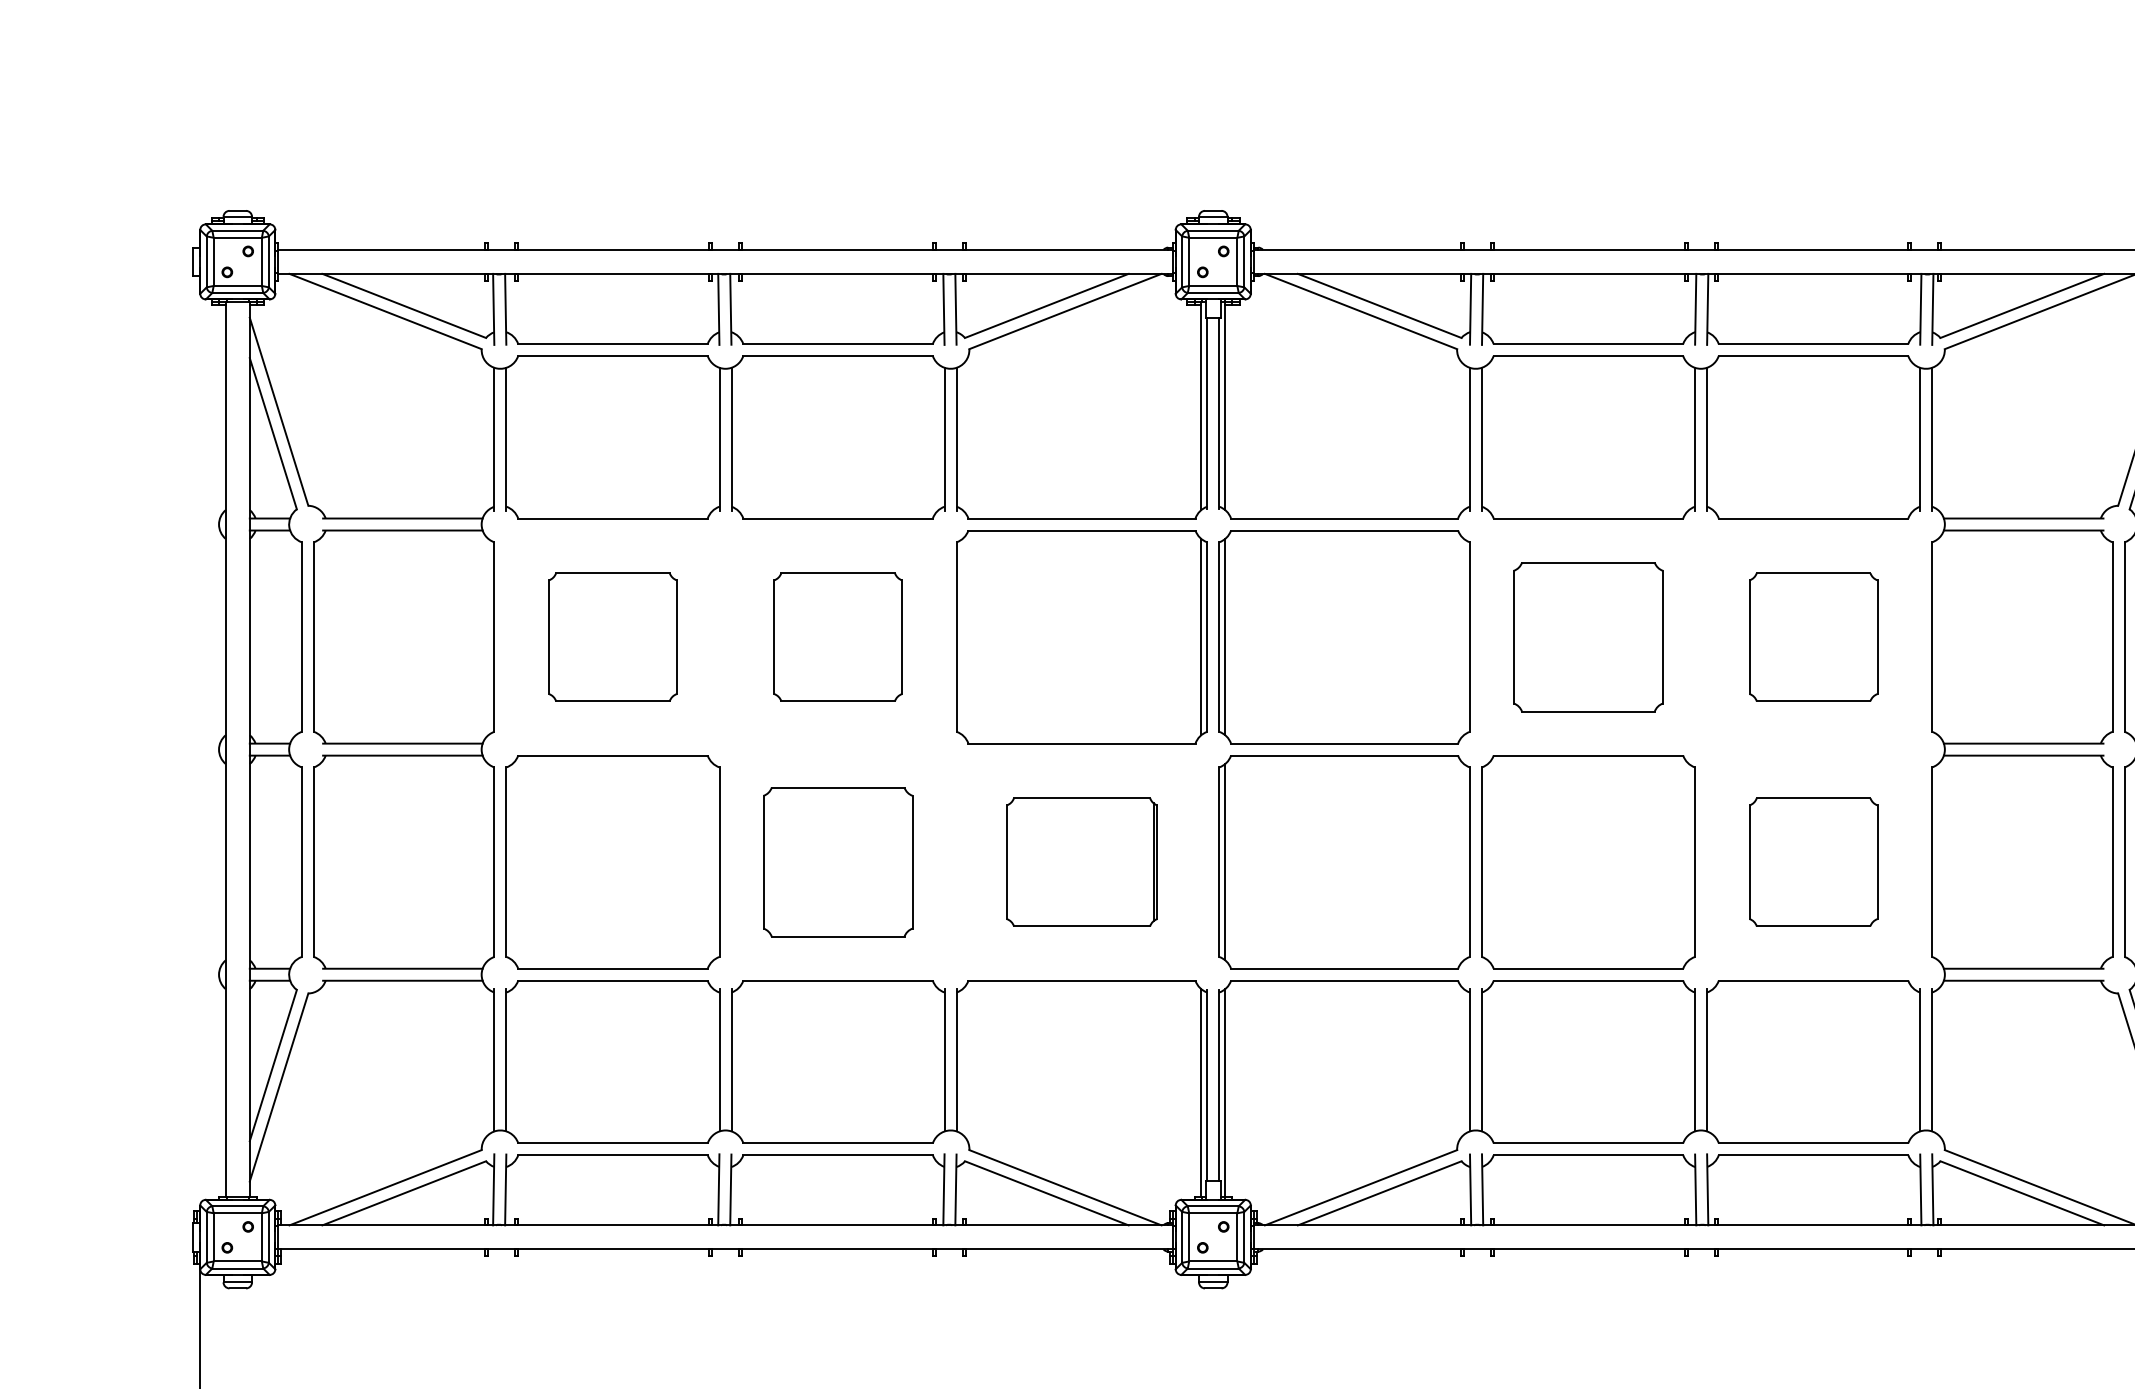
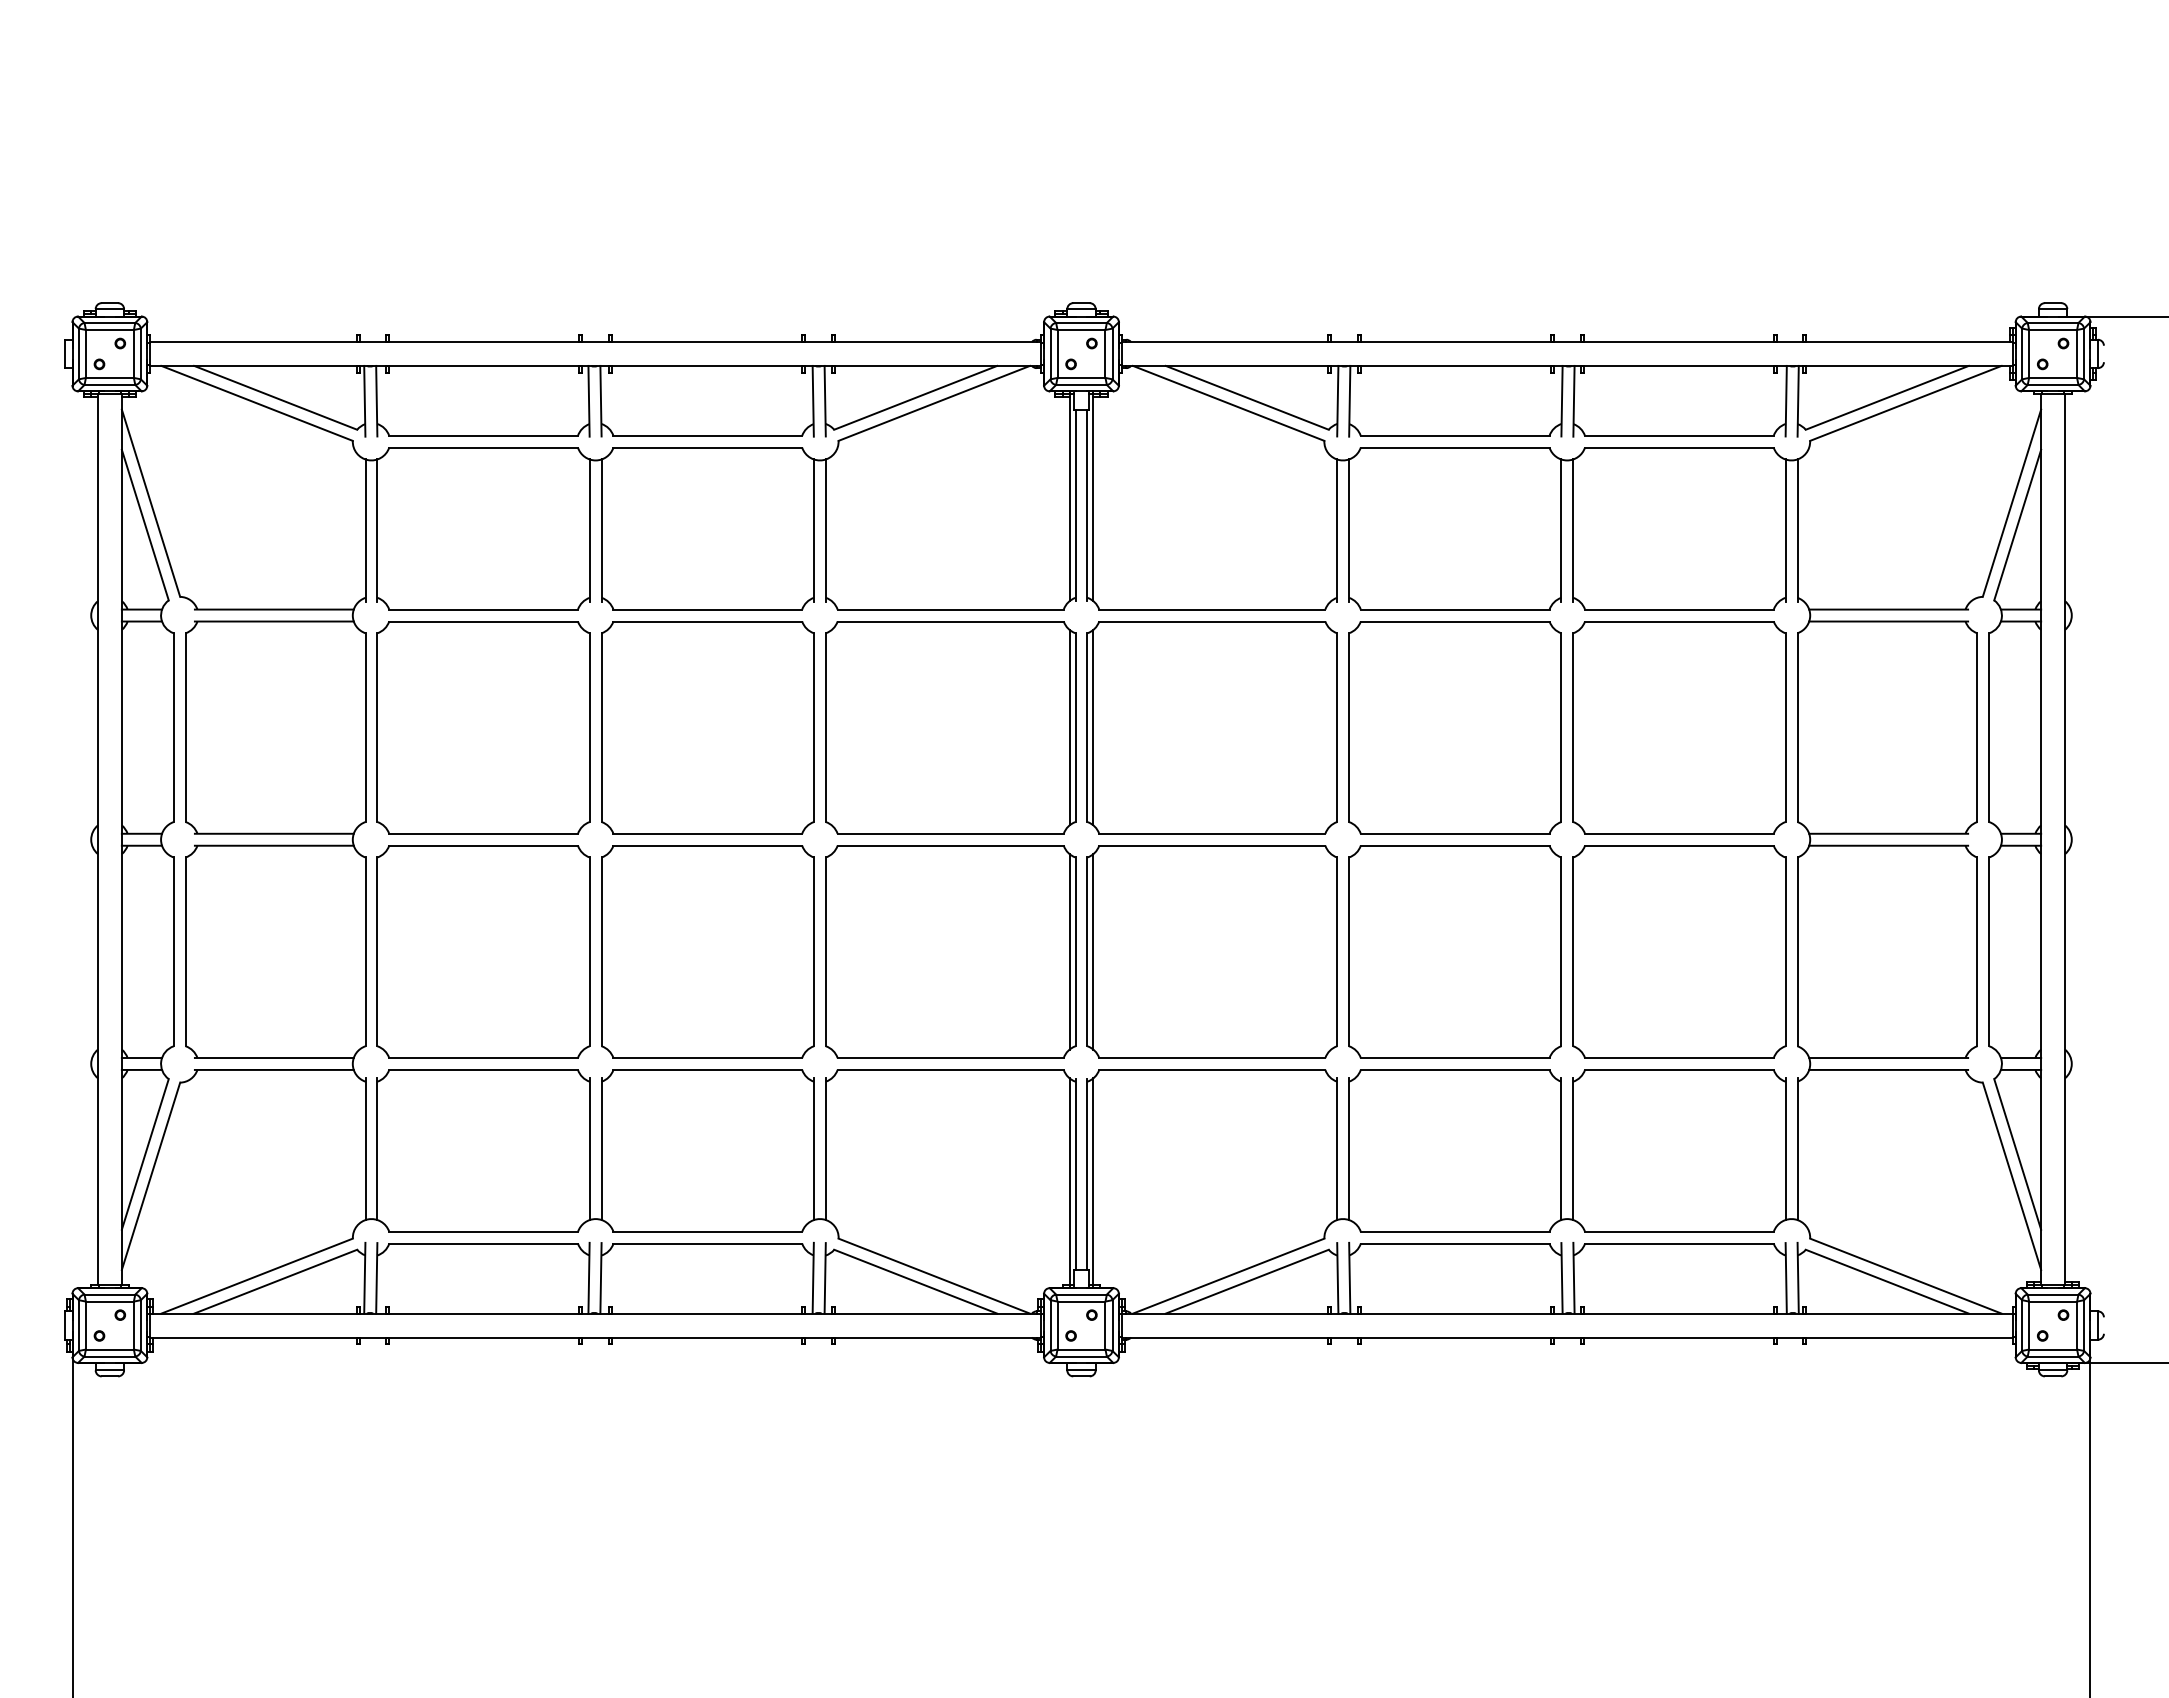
part: (612, 636) -> (483, 727), size x1.67
part: (837, 636) -> (707, 727), size x1.67
part: (1587, 636) -> (1454, 727), size x1.43
part: (1813, 636) -> (1679, 727), size x1.67
part: (837, 861) -> (707, 951), size x1.43
part: (1081, 861) -> (950, 951), size x1.67
part: (1813, 861) -> (1679, 951), size x1.67

